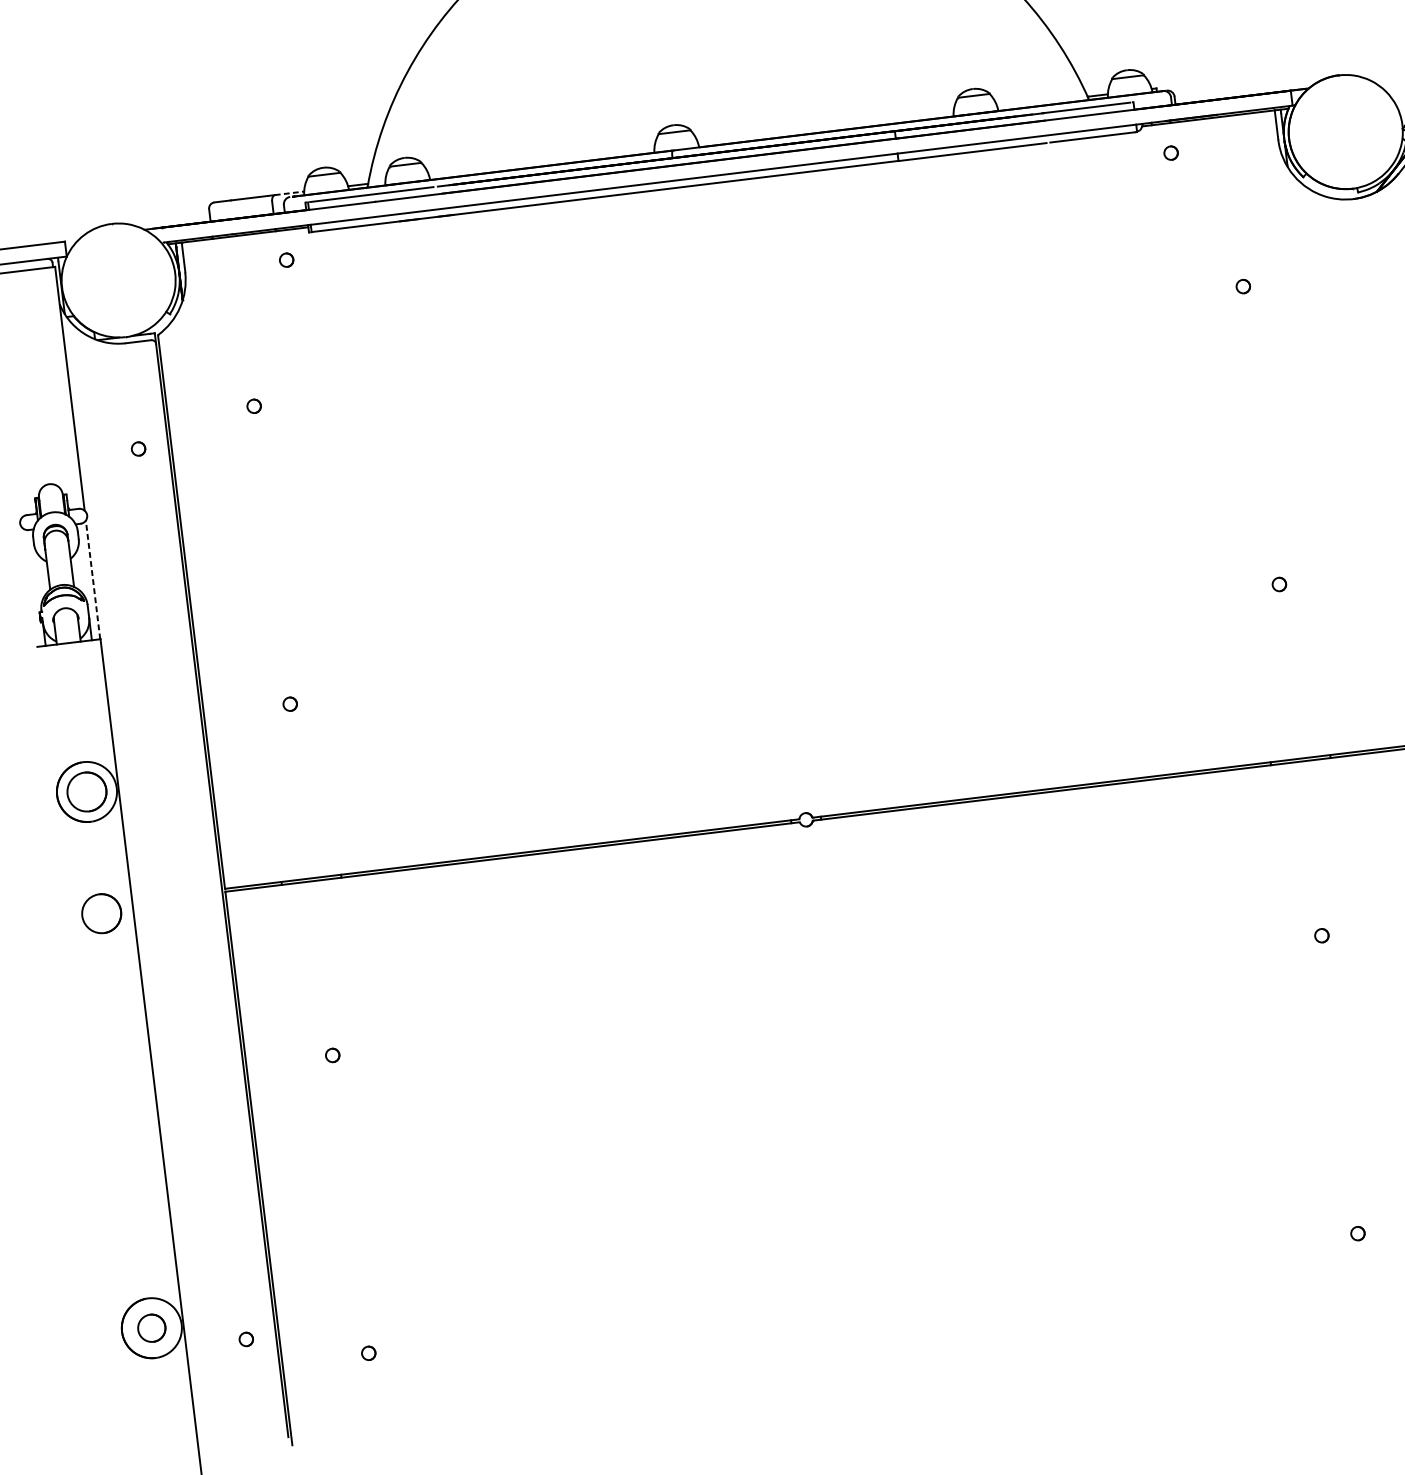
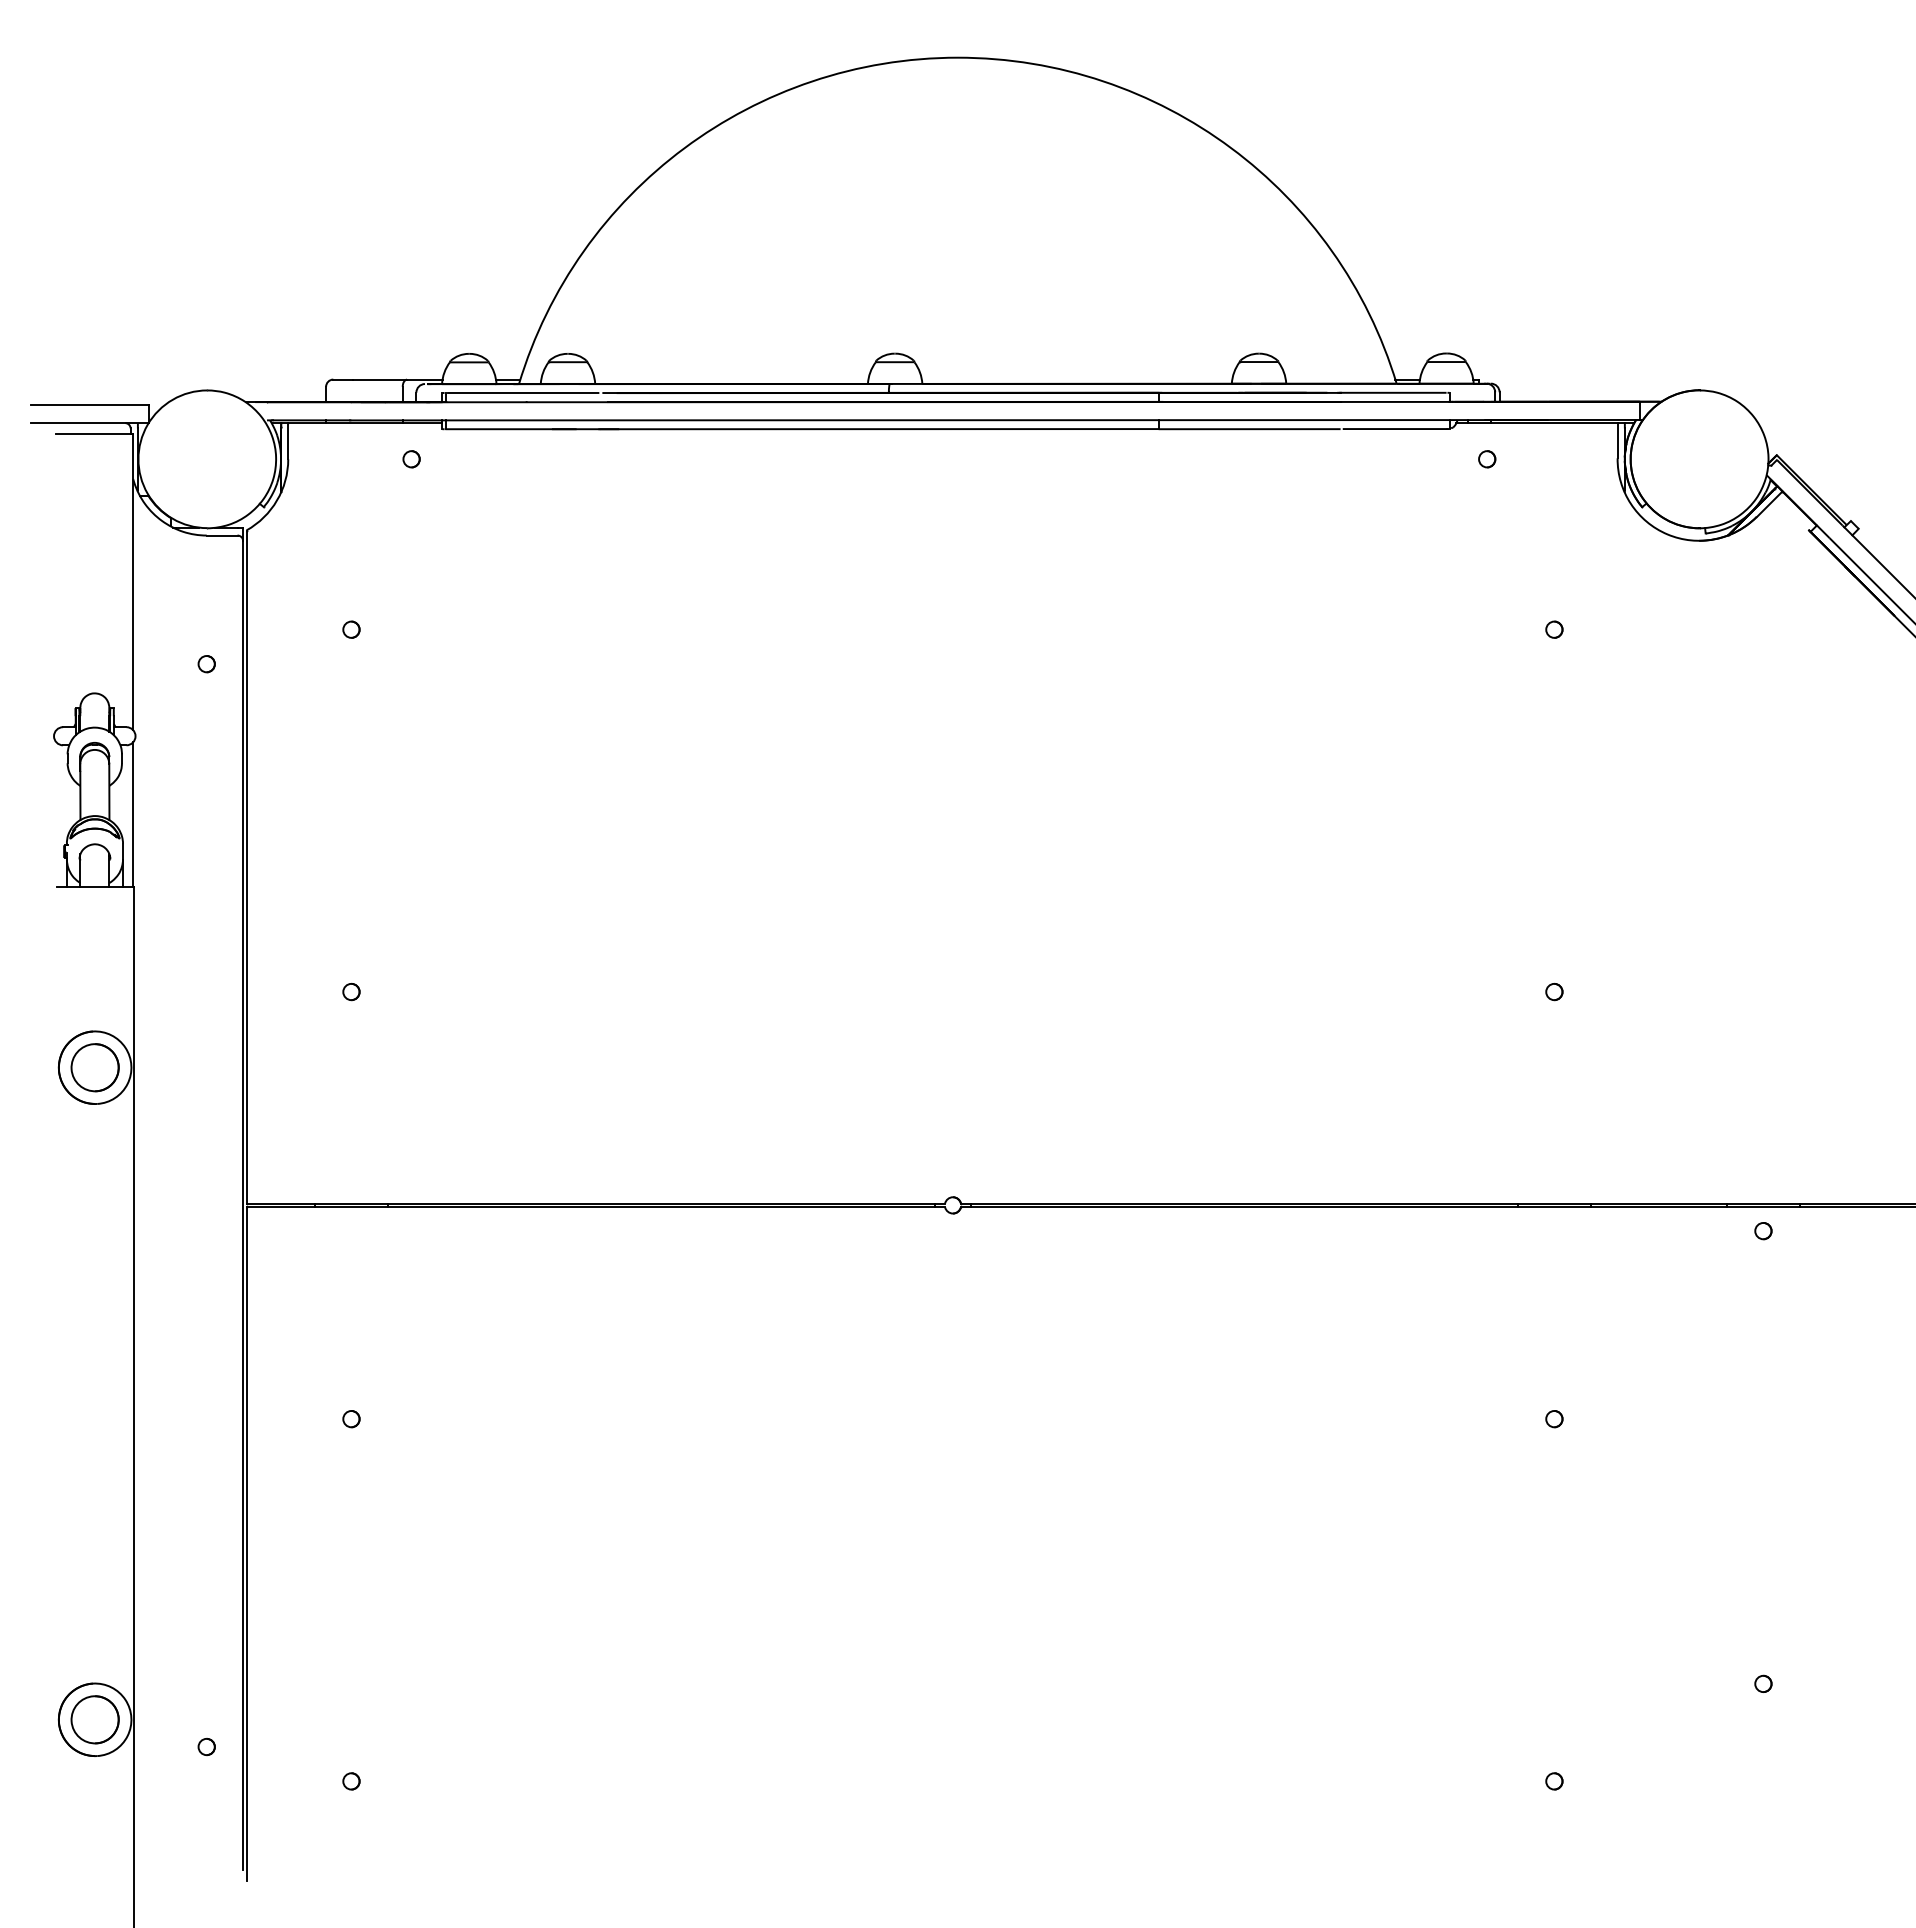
line: (289, 193) -> (424, 379), dashed -> solid
line: (93, 579) -> (133, 814), dashed -> solid
part: (101, 913) -> (94, 1215), removed
part: (151, 1328) -> (94, 1719), size x1.43

